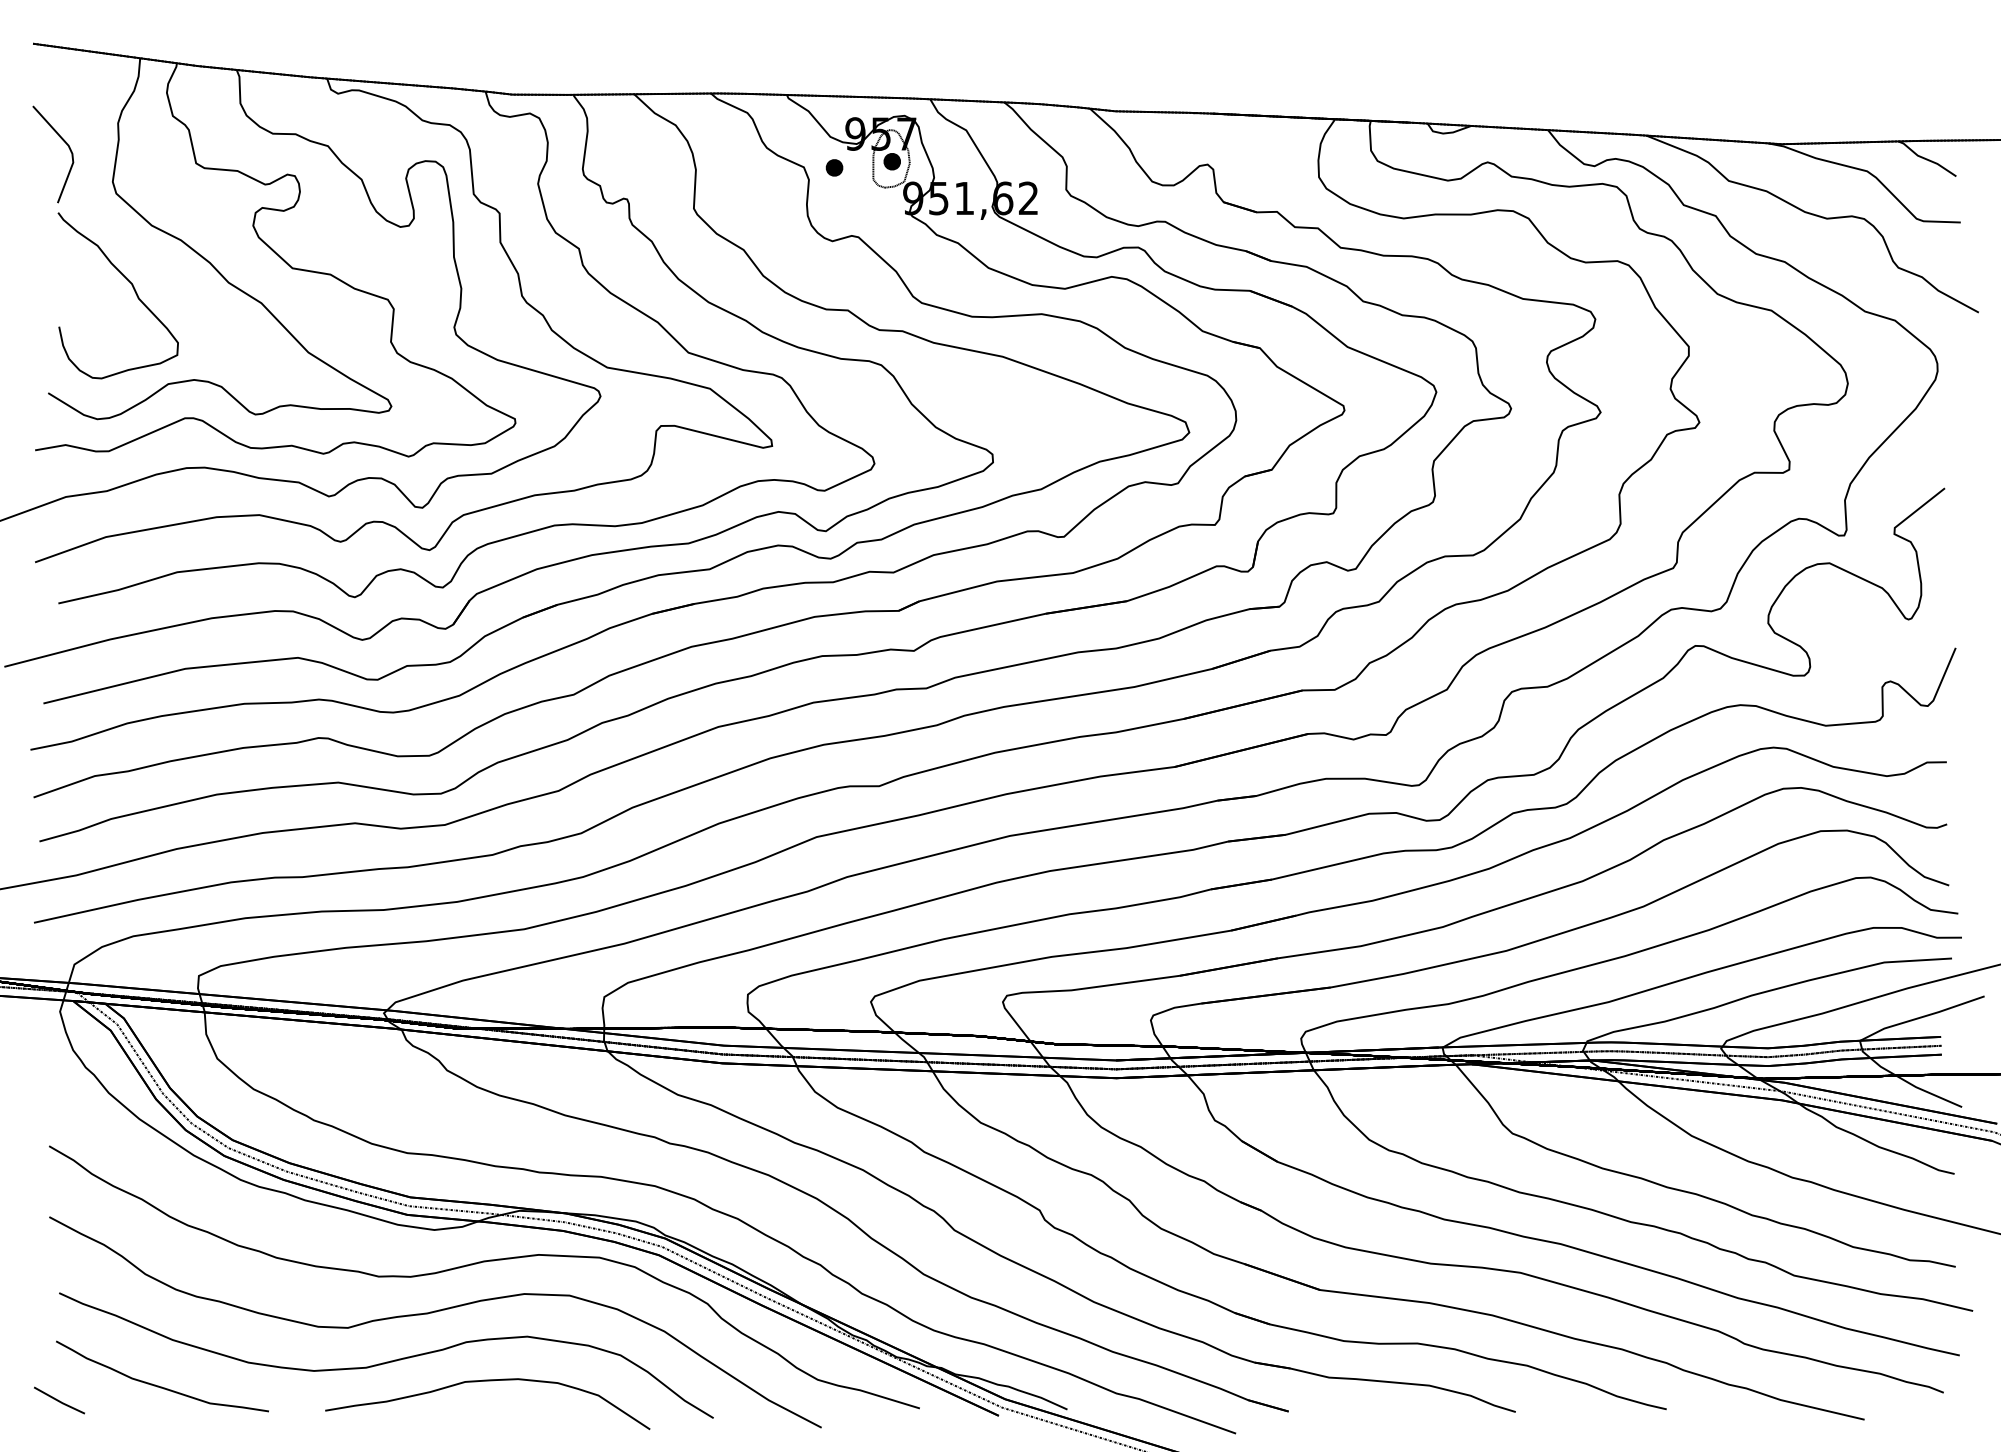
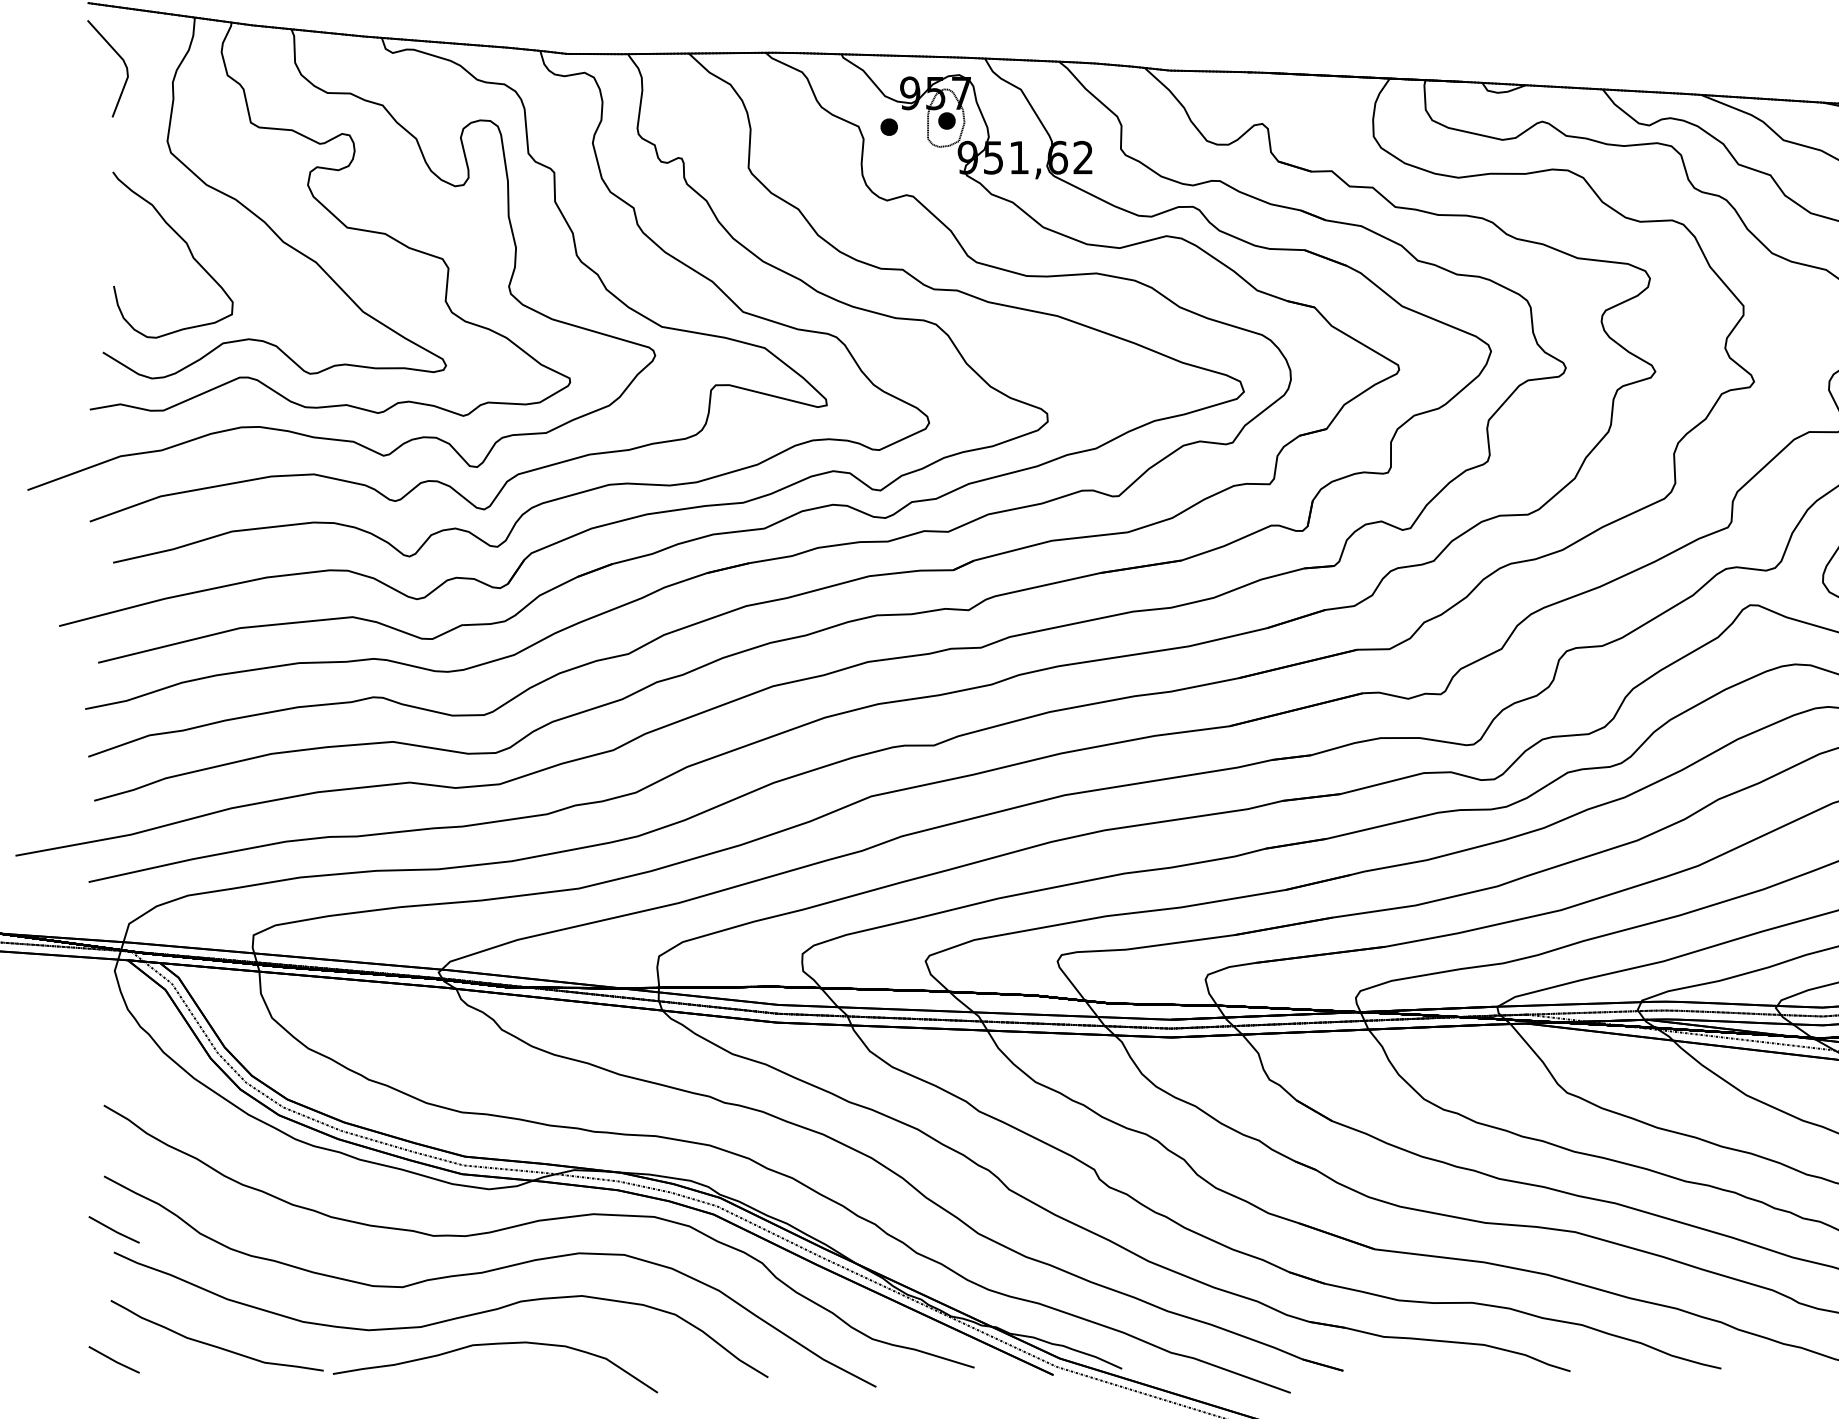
line: (68, 148) -> (123, 62), moved
line: (59, 1270) -> (114, 1229), added
curve: (487, 1381) -> (495, 1344), moved

